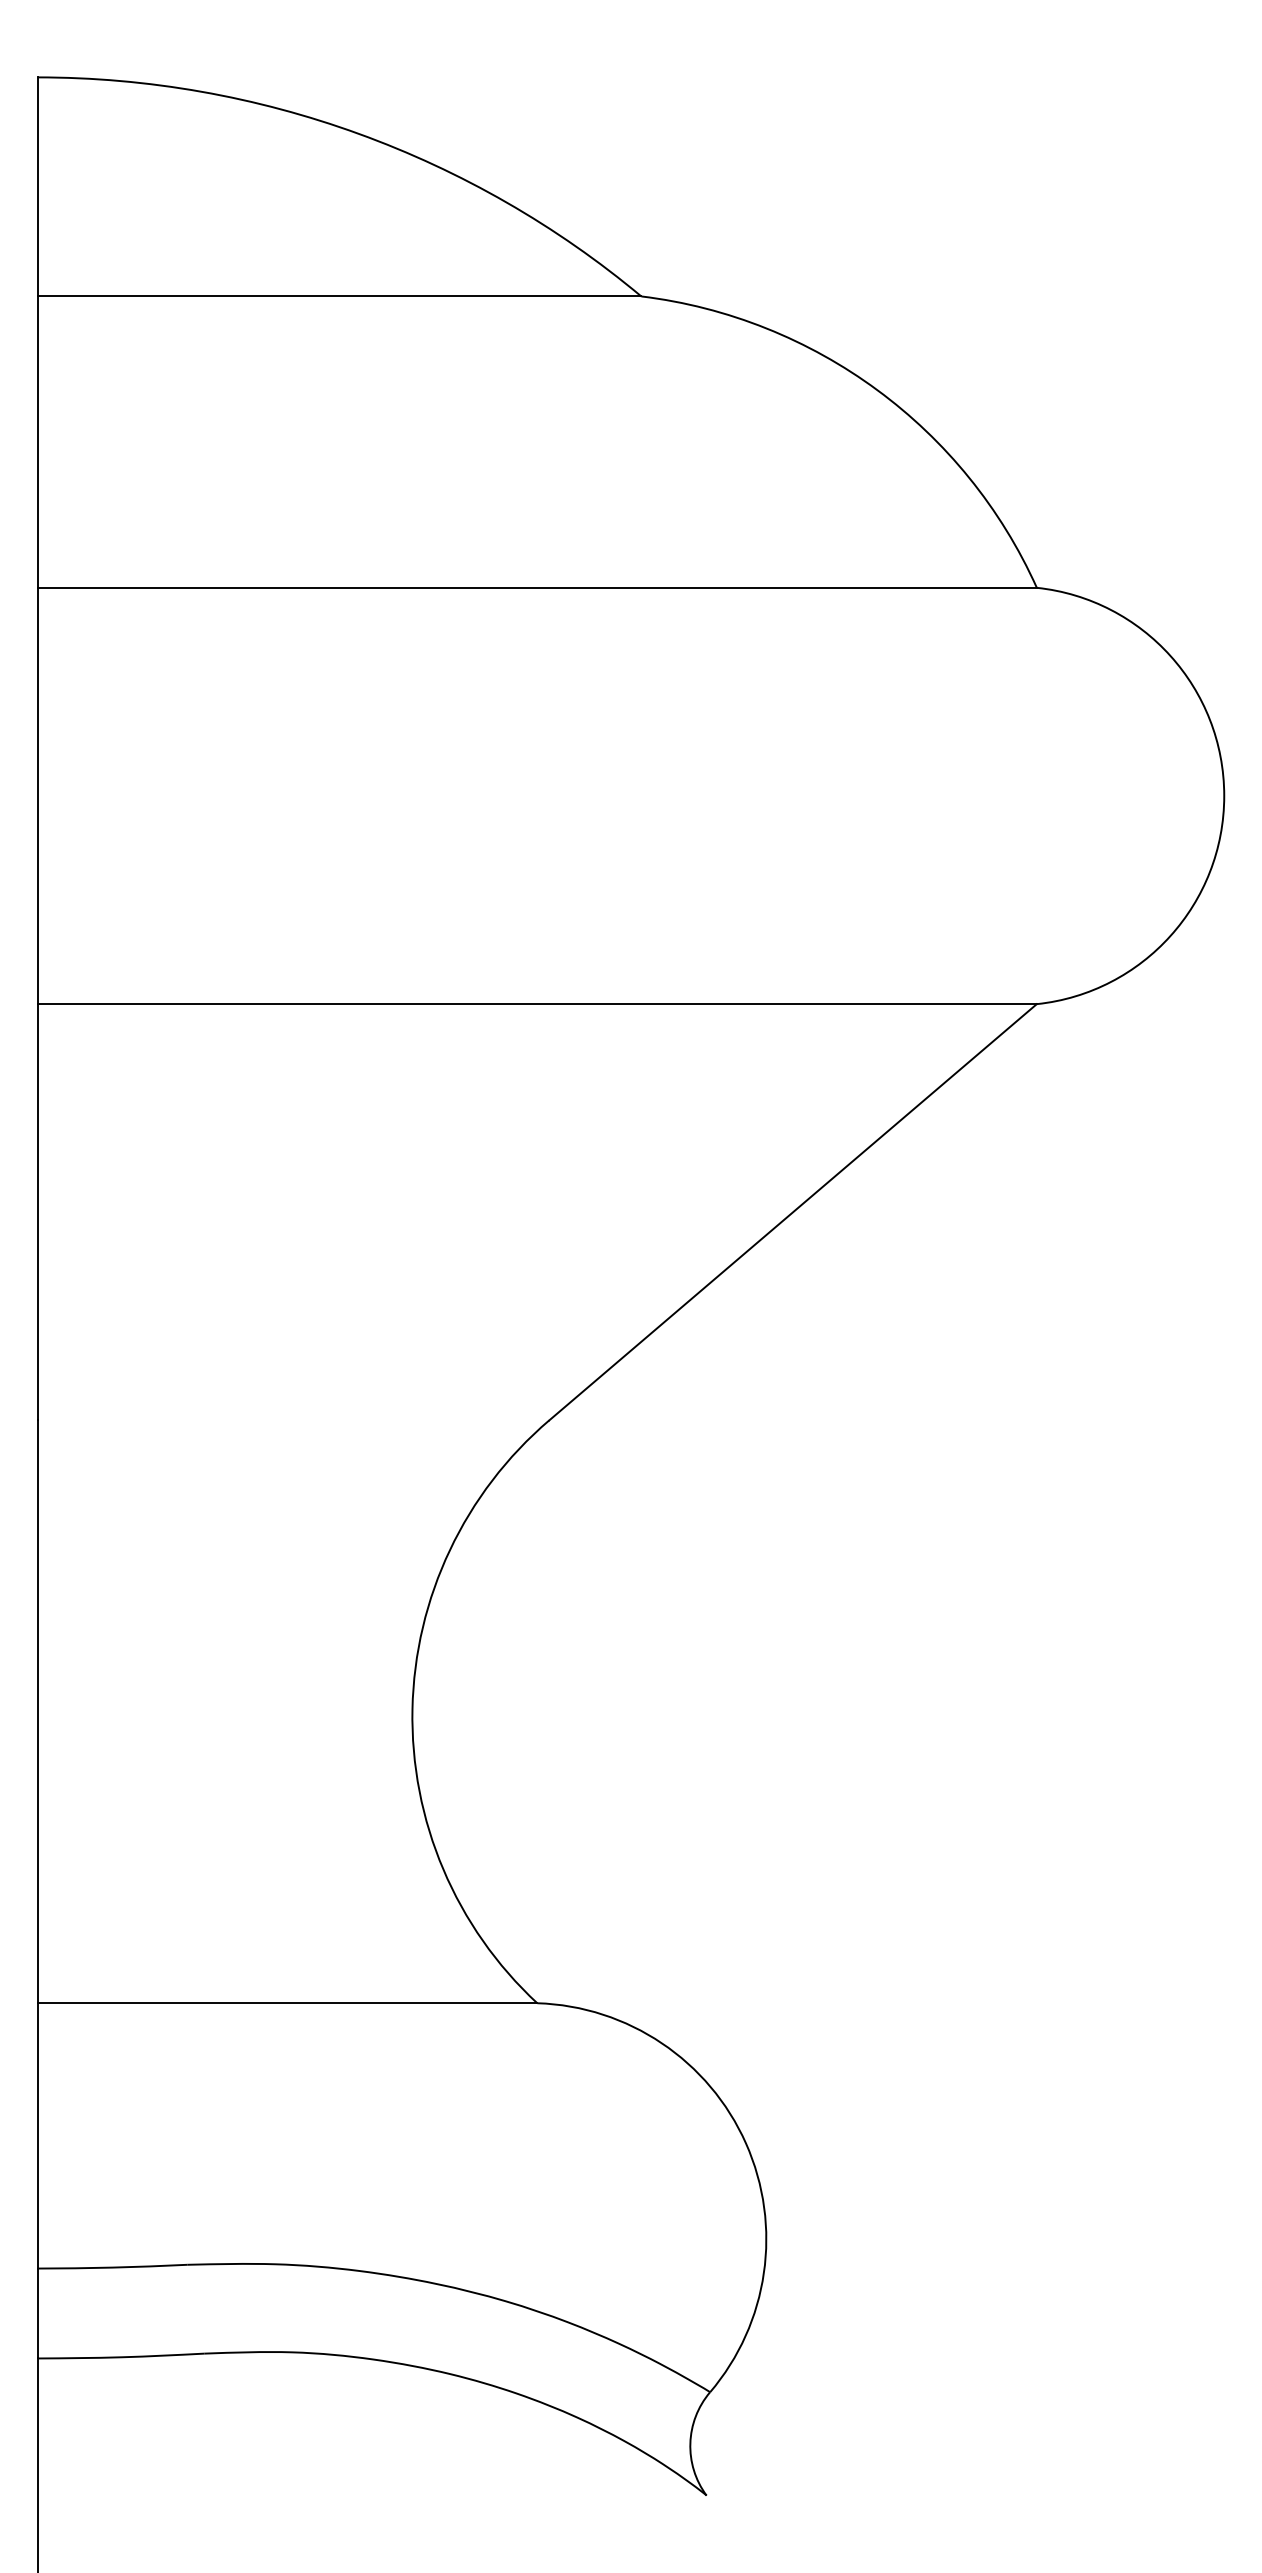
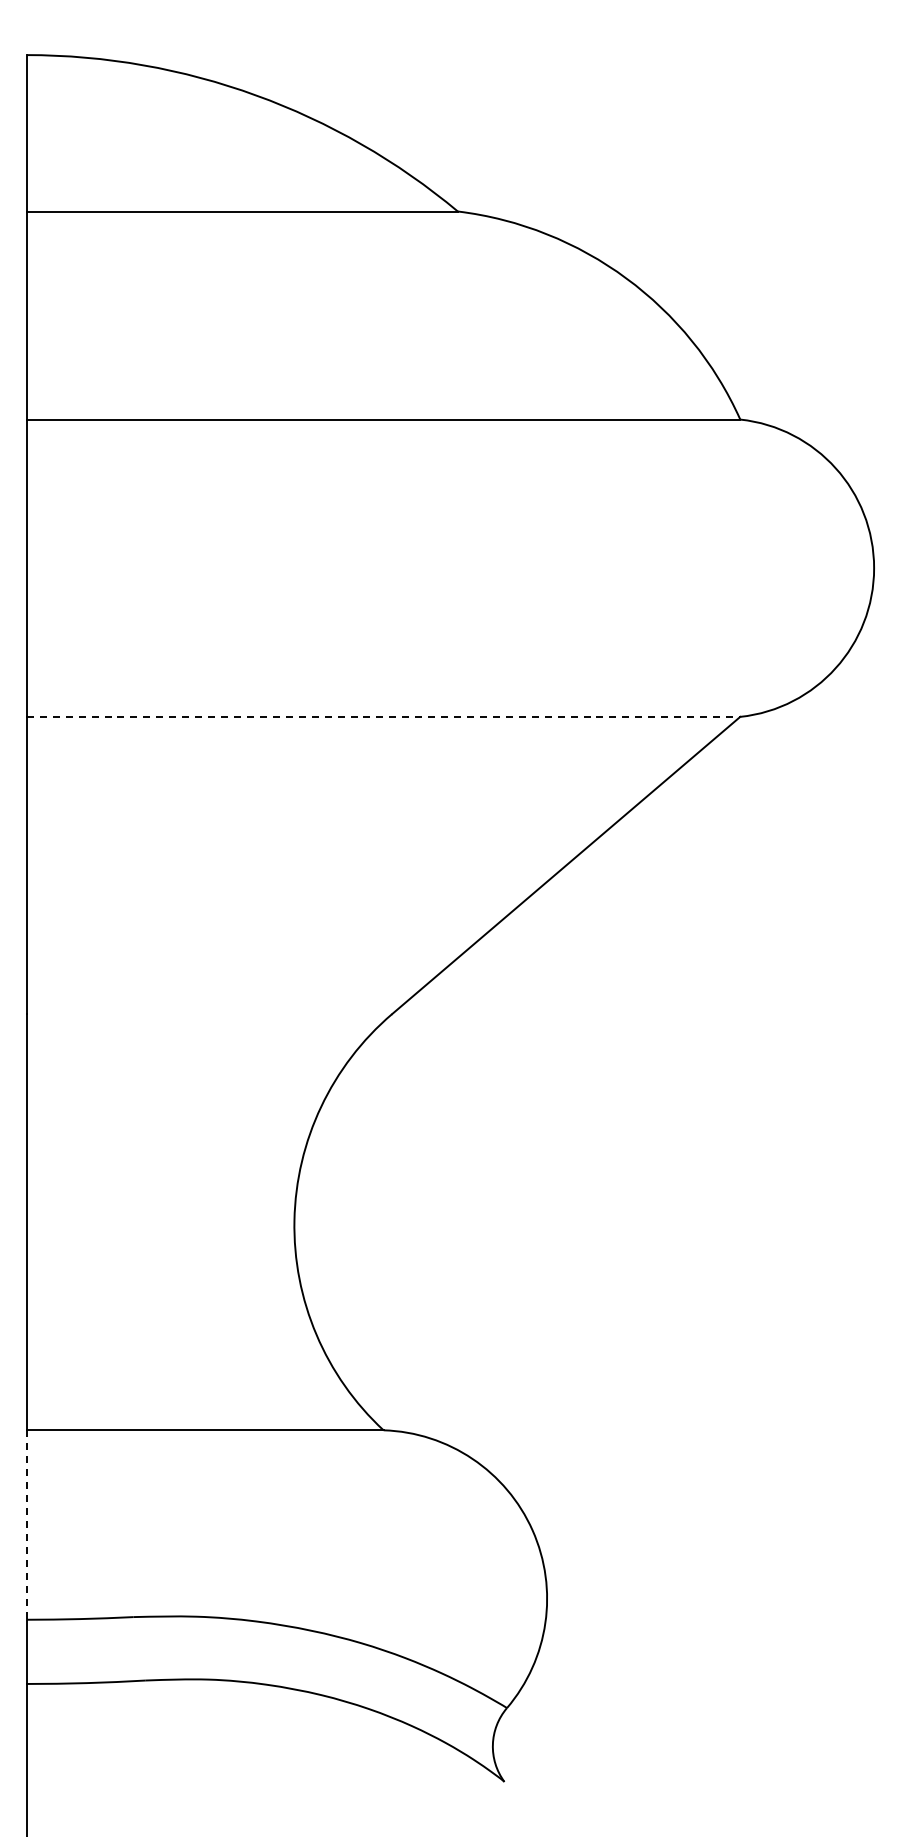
line: (537, 1003) -> (383, 716), solid -> dashed
line: (37, 2136) -> (26, 1525), solid -> dashed

